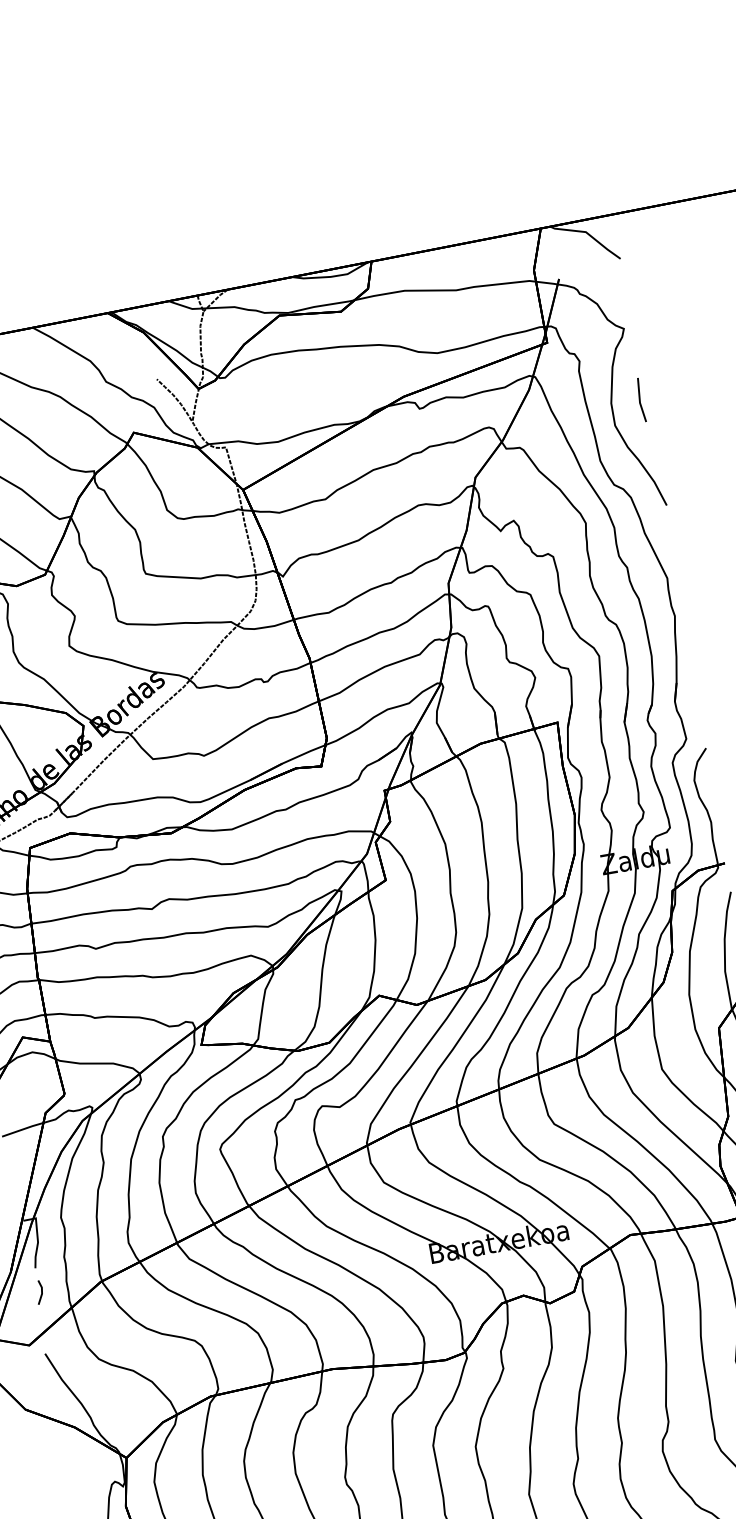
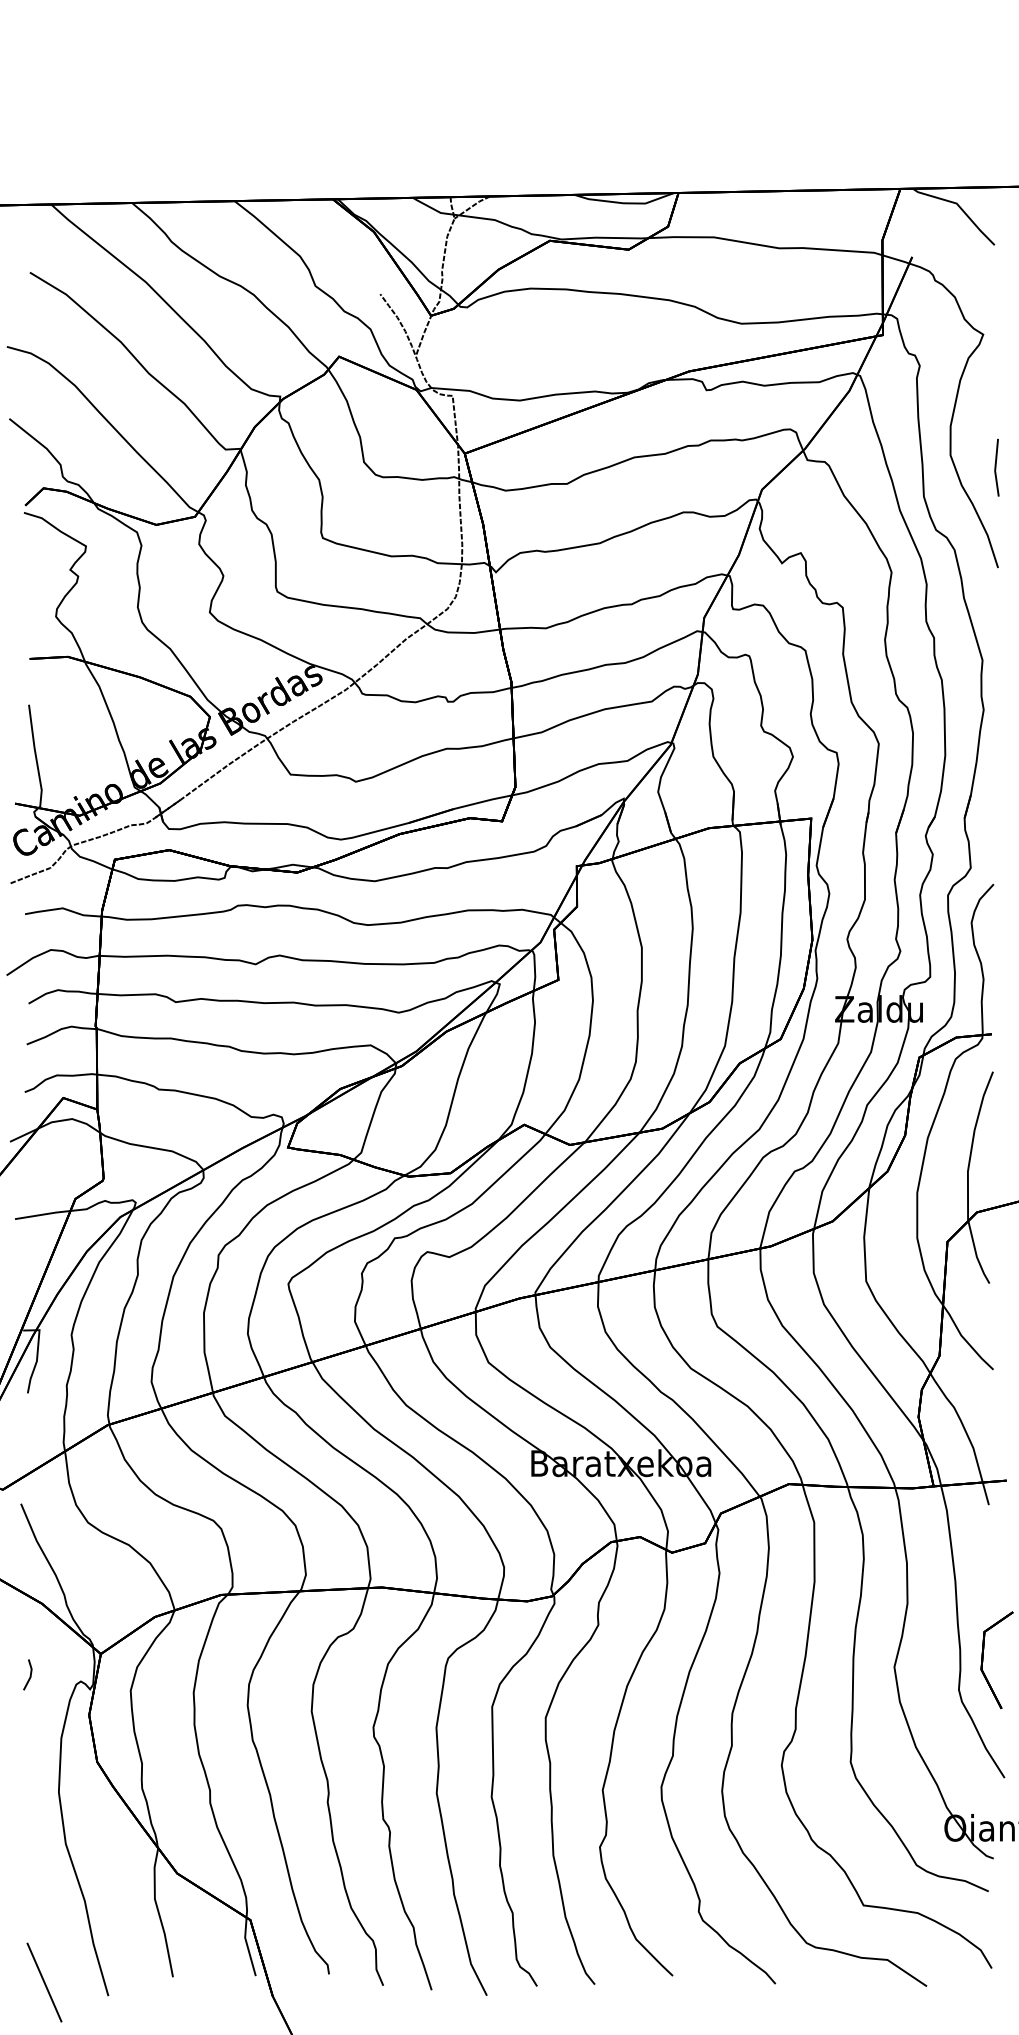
line: (640, 400) -> (996, 467), moved
line: (41, 1292) -> (29, 1675), moved

